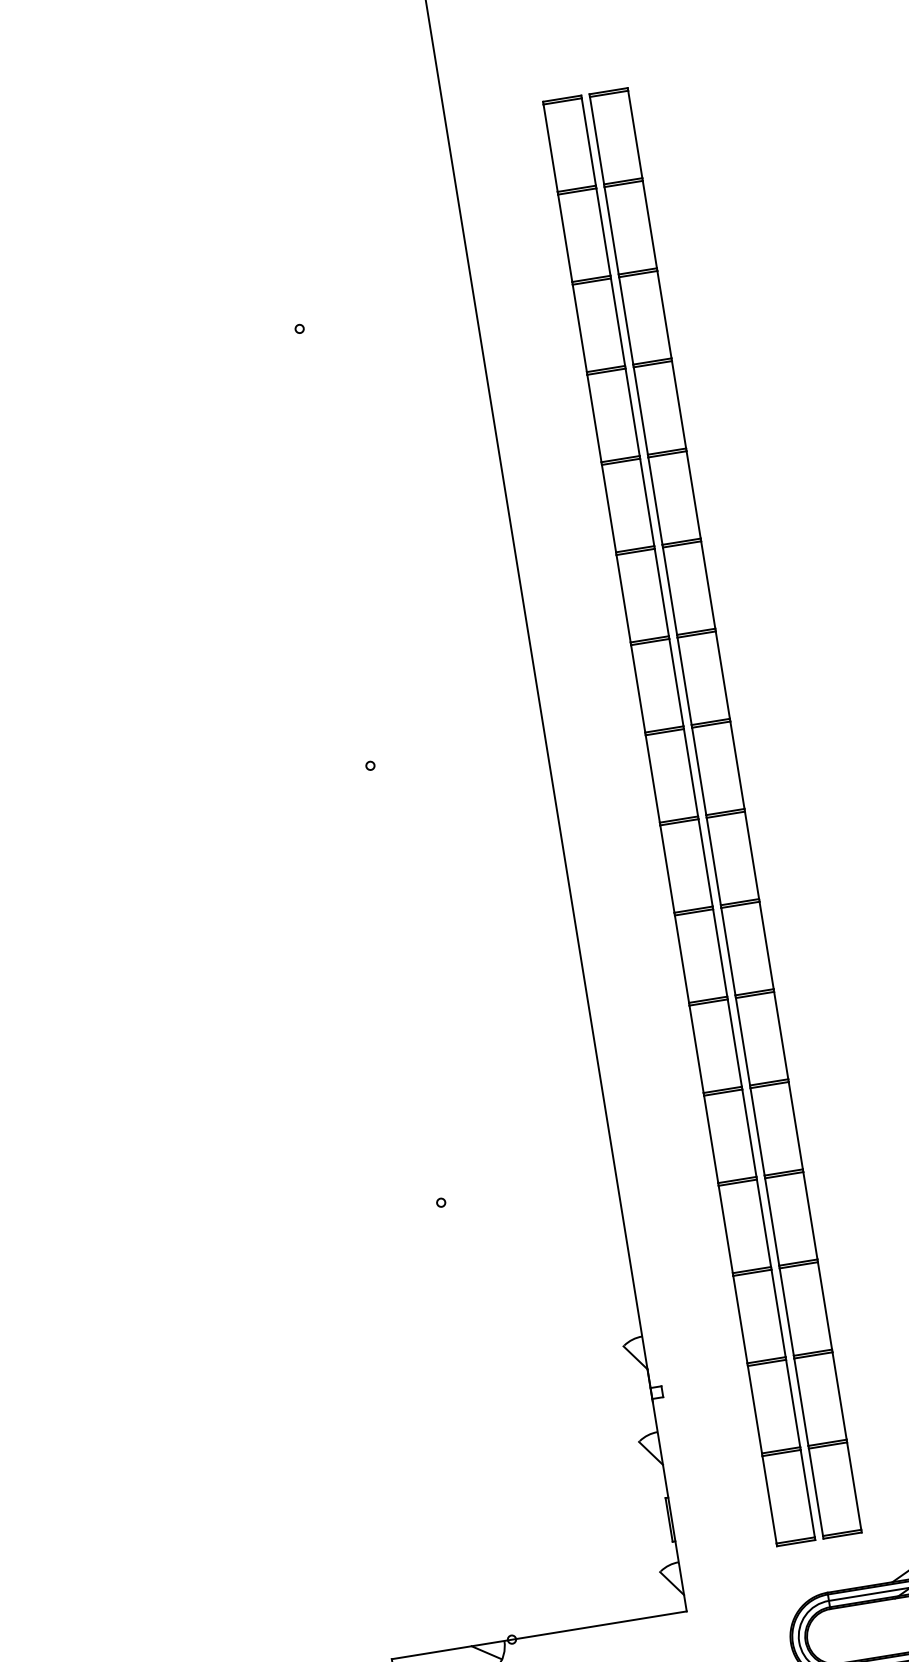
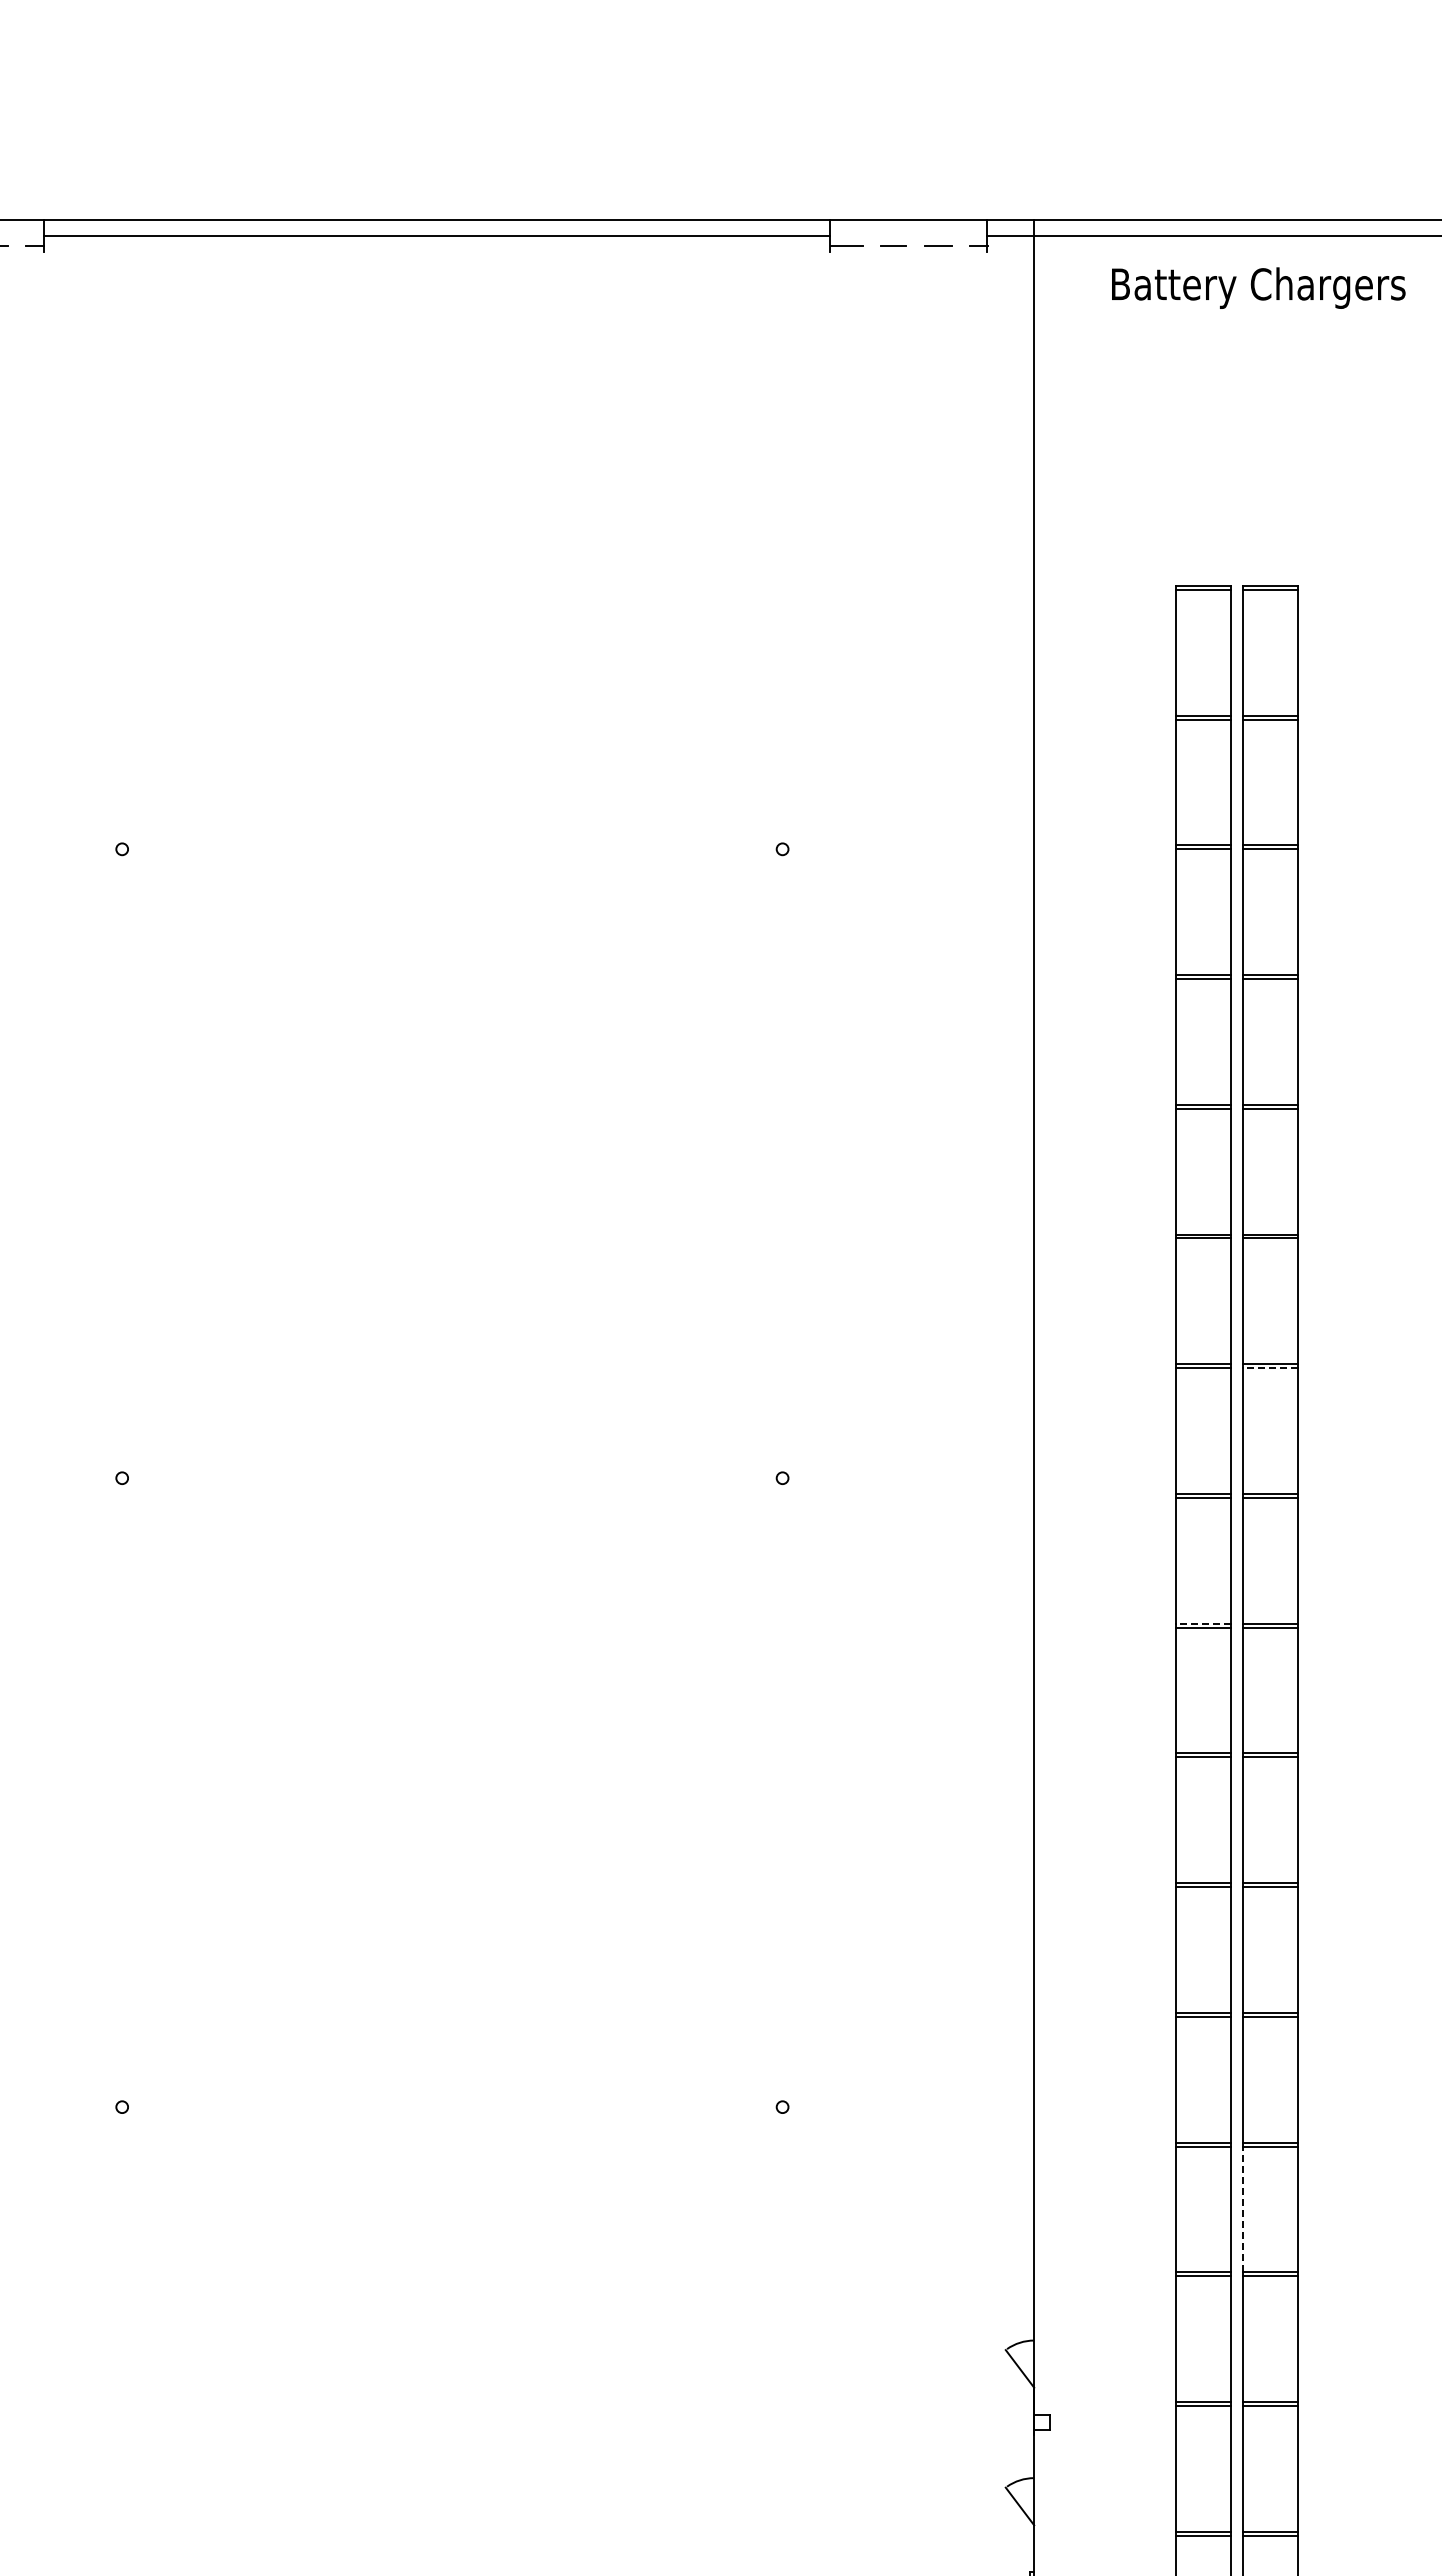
line: (697, 634) -> (1270, 1368), solid -> dashed
line: (679, 819) -> (1203, 1623), solid -> dashed
line: (772, 1222) -> (1242, 2209), solid -> dashed

